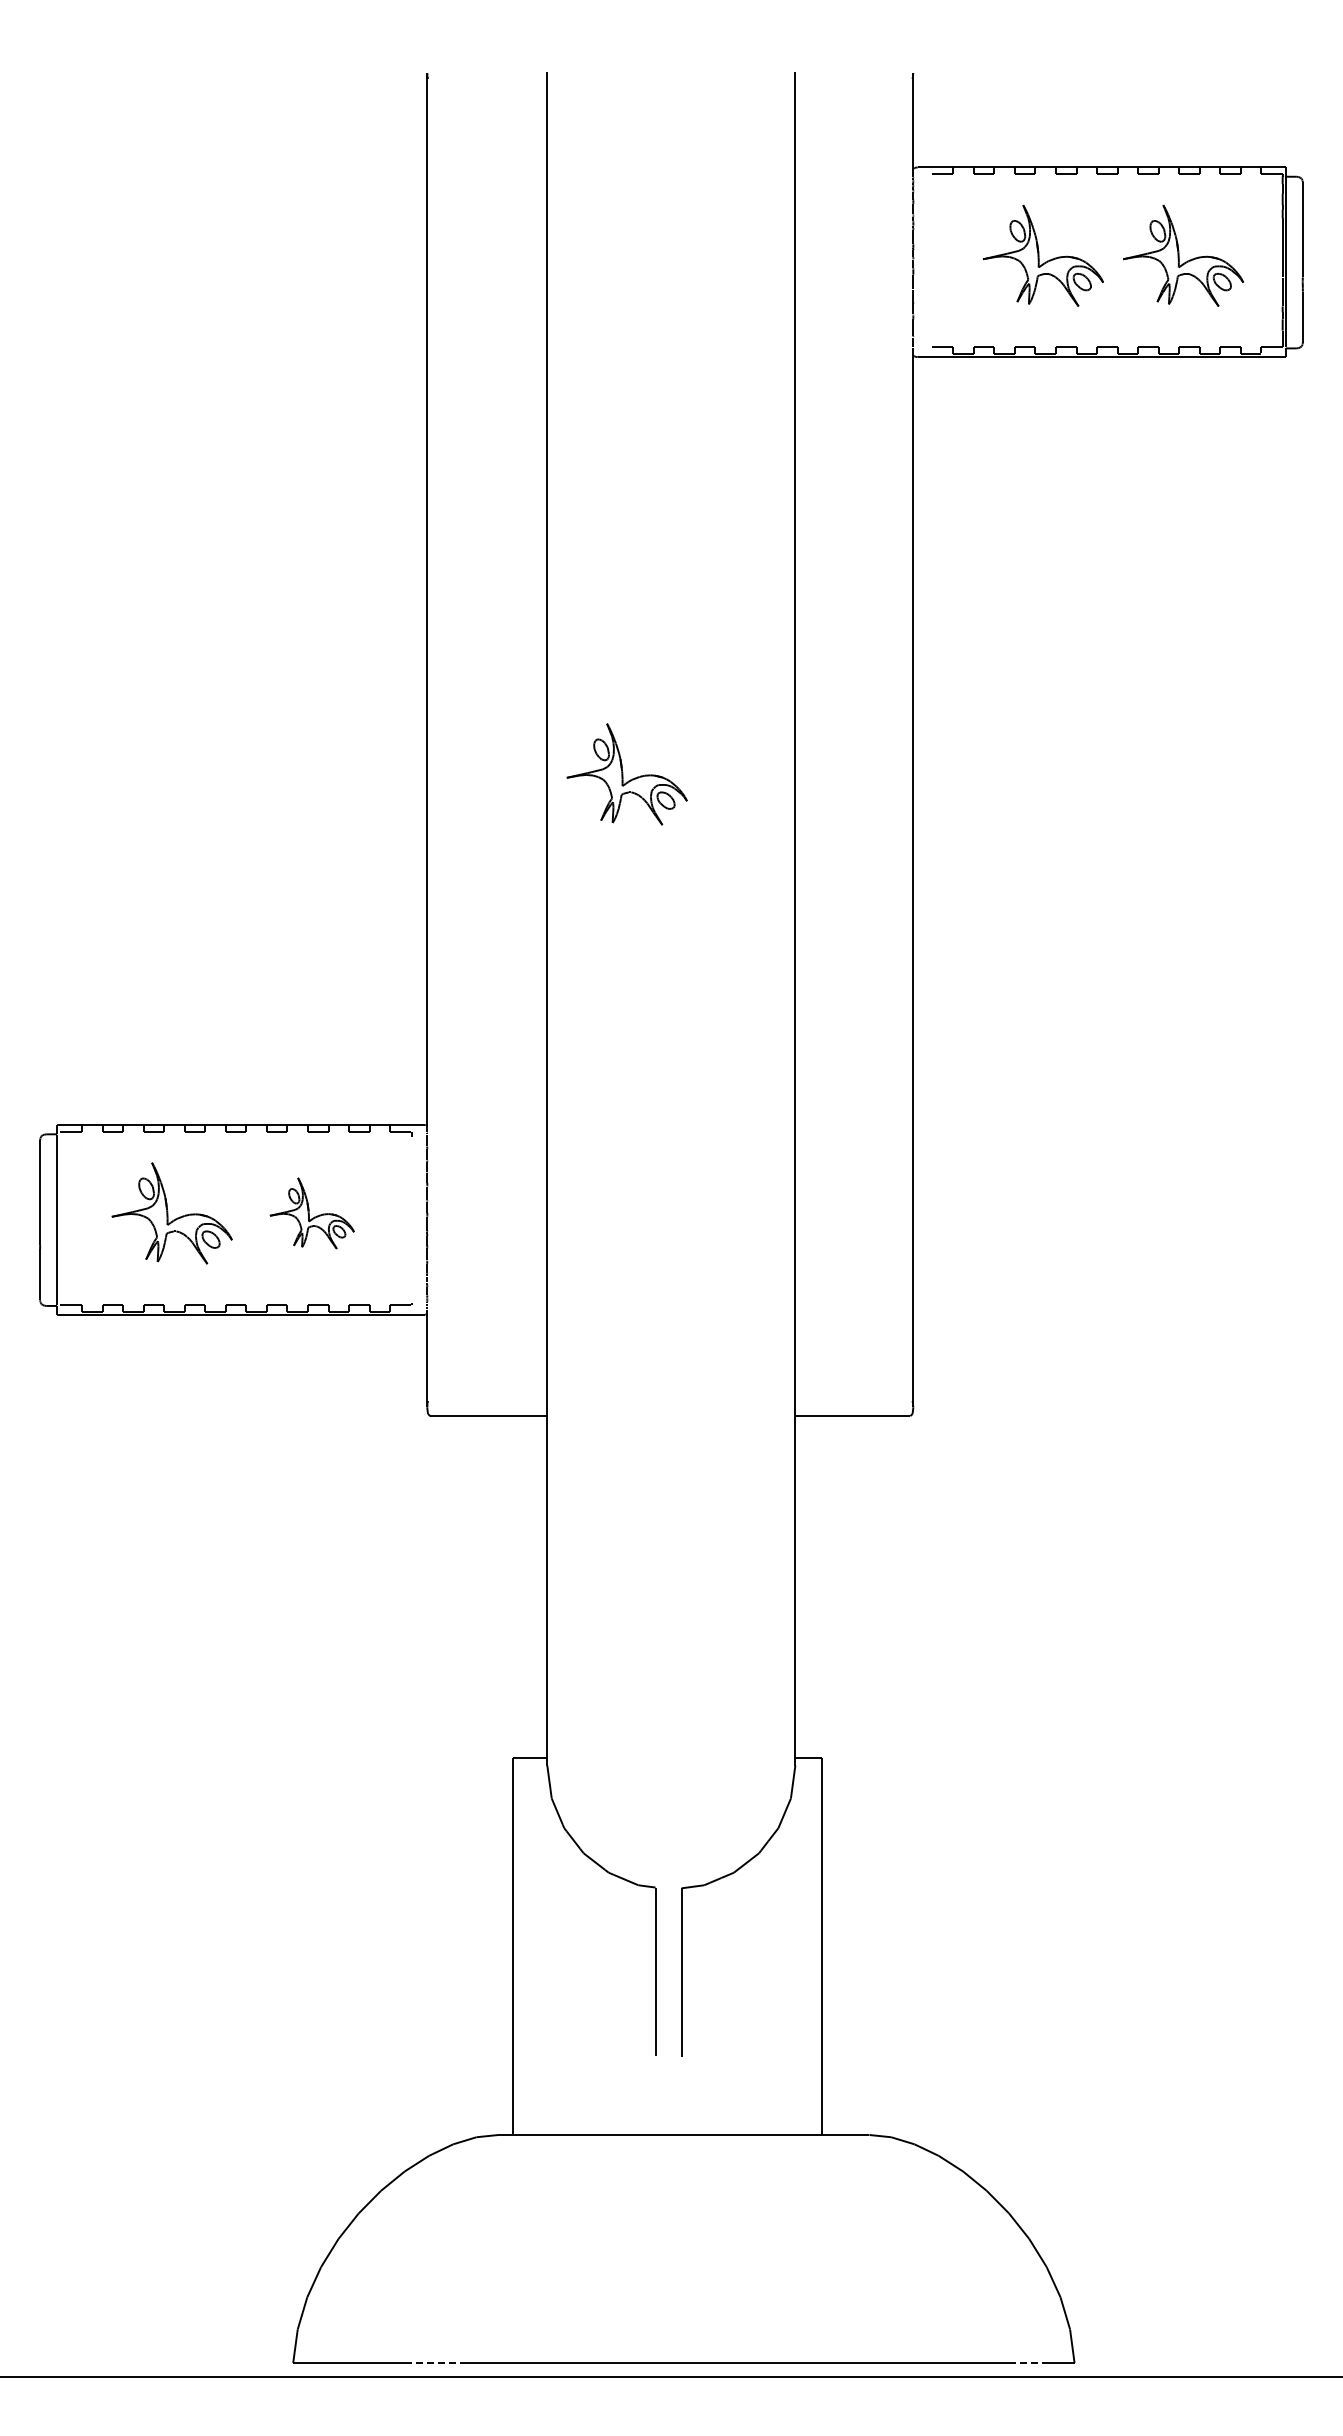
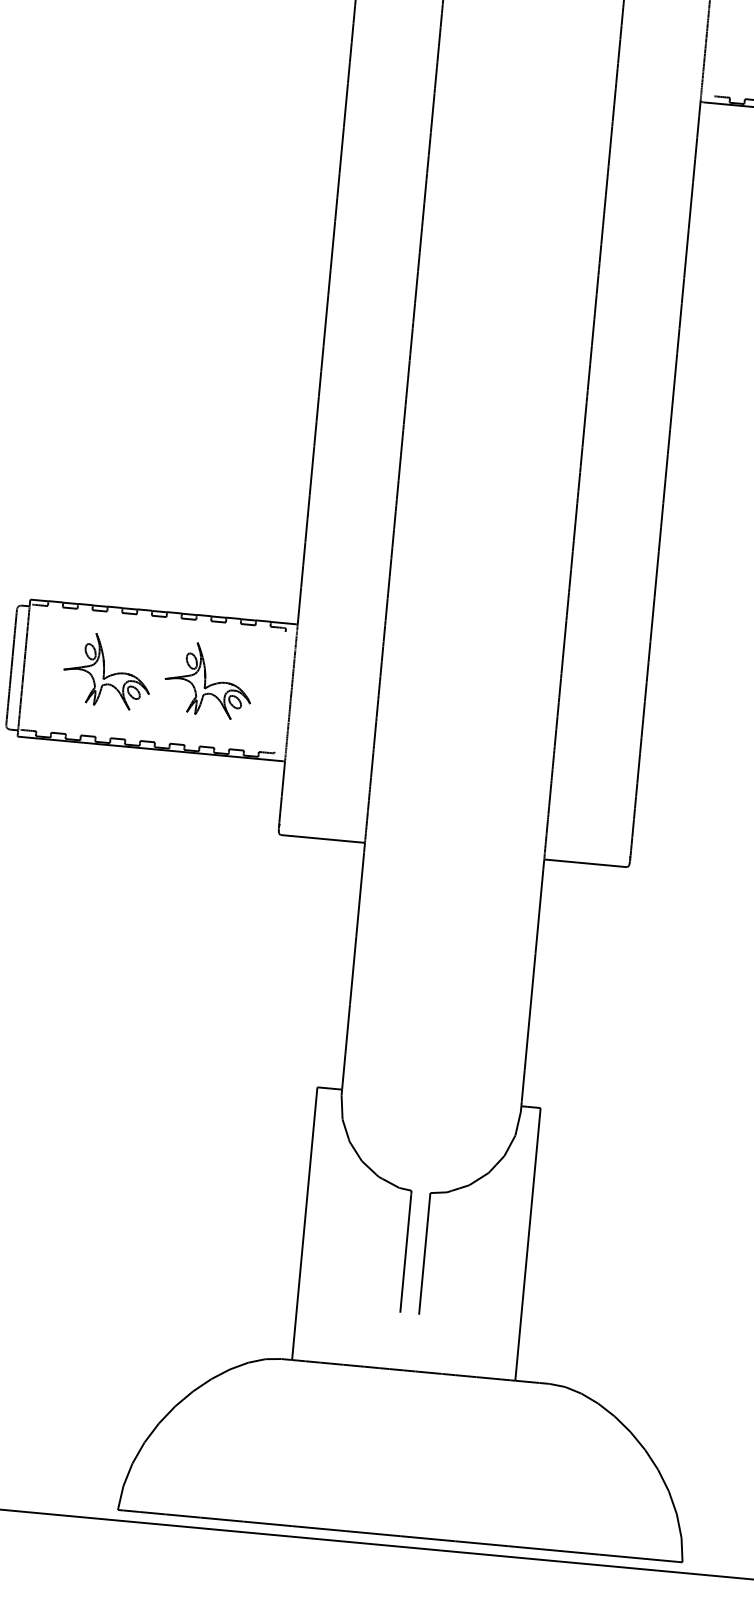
part: (626, 774) -> (465, 384), removed
part: (311, 1213) -> (208, 680), size x1.43
line: (437, 2362) -> (222, 1519), dashed -> solid
line: (1027, 2362) -> (648, 1558), dashed -> solid

